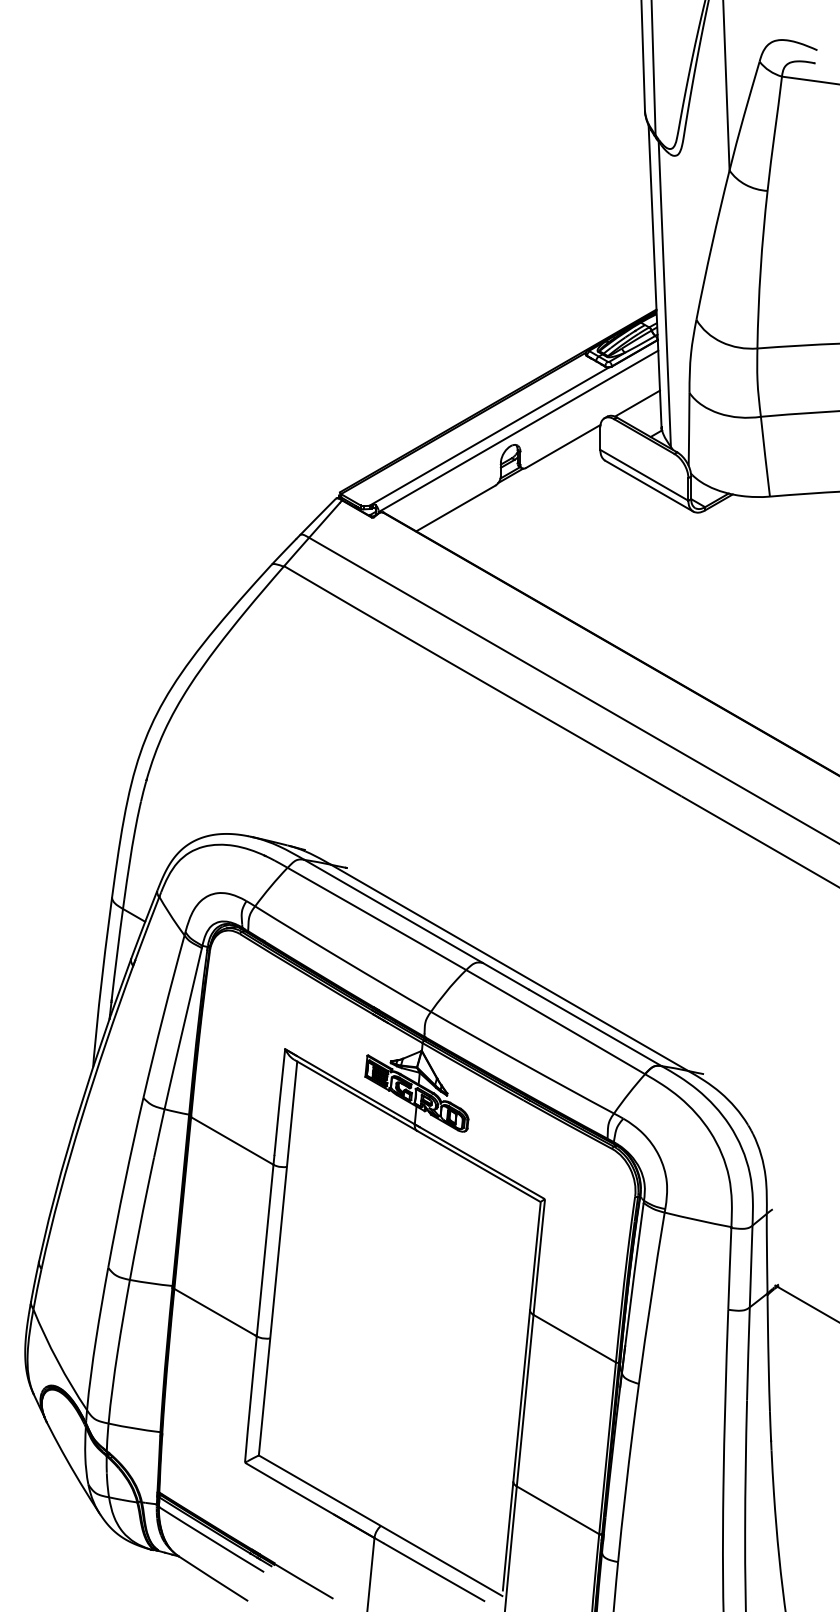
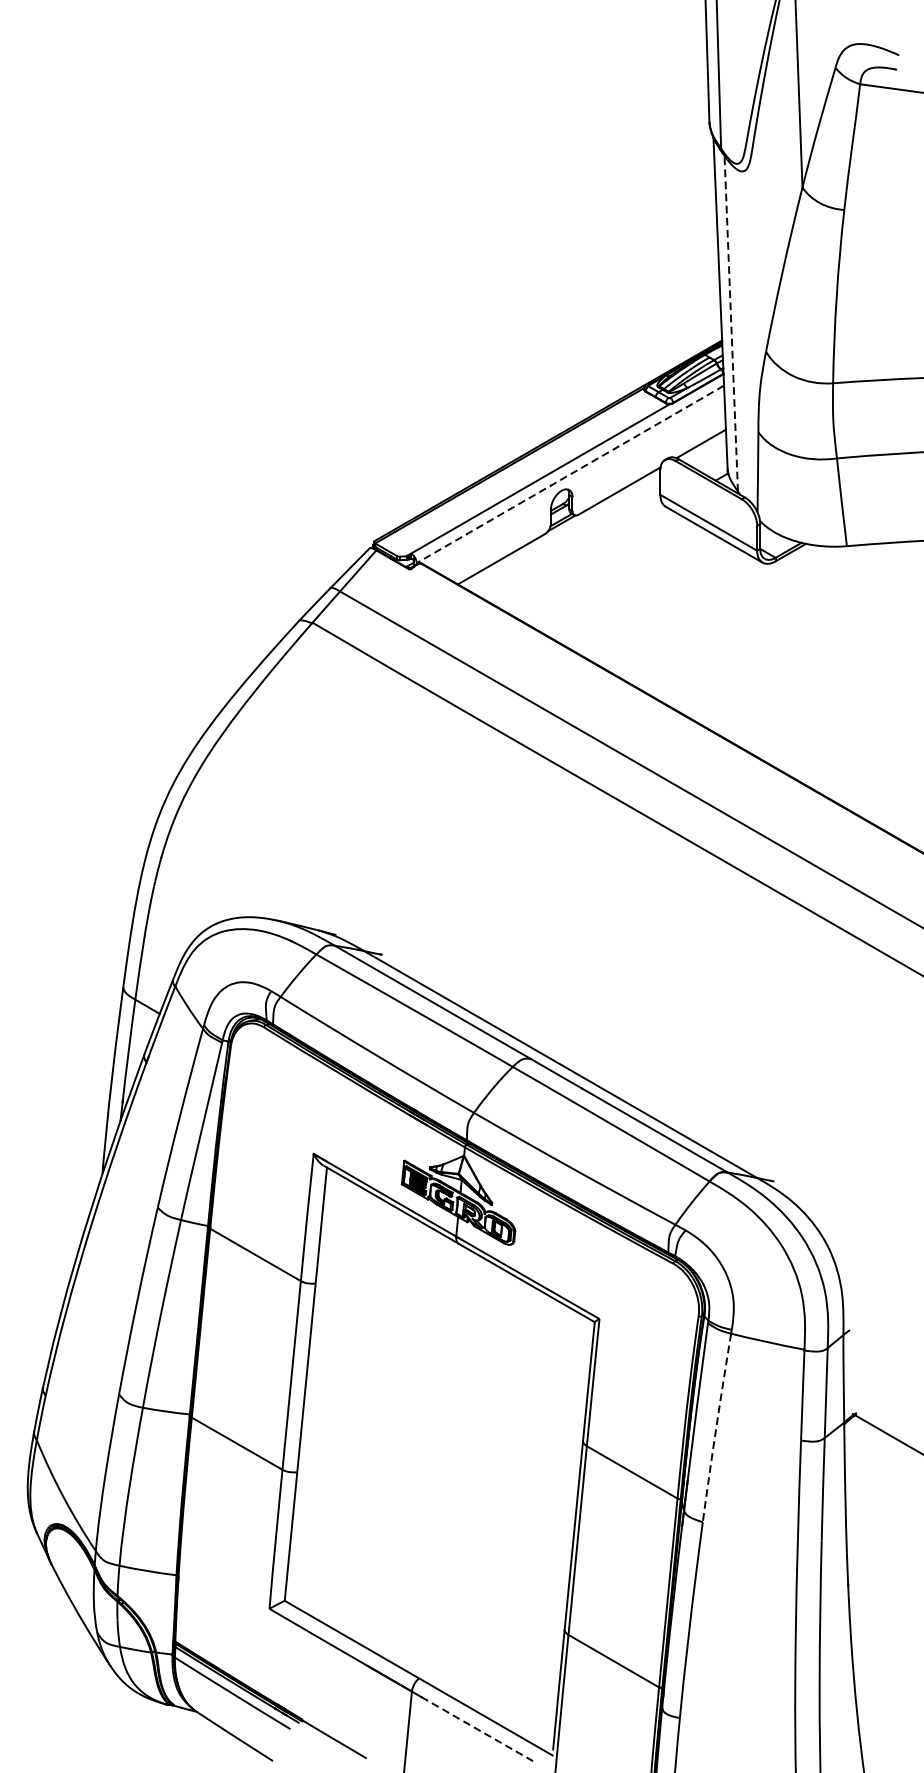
line: (664, 294) -> (730, 323), solid -> dashed
line: (518, 431) -> (570, 474), solid -> dashed
arc: (651, 1298) -> (716, 1428), solid -> dashed
arc: (434, 1572) -> (477, 1729), solid -> dashed

